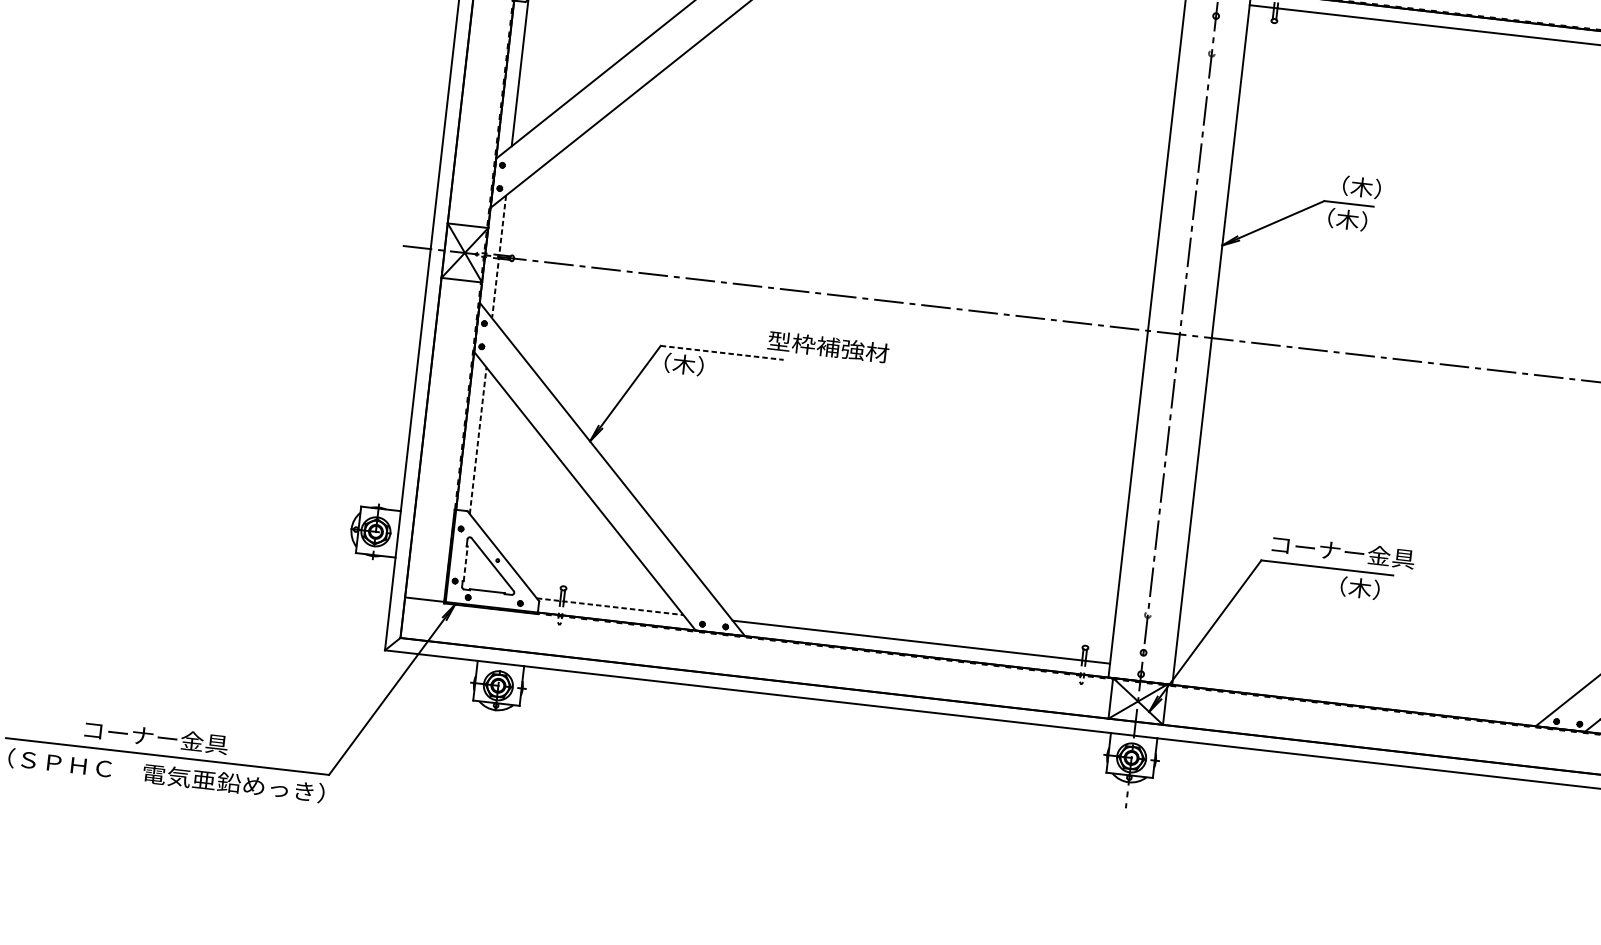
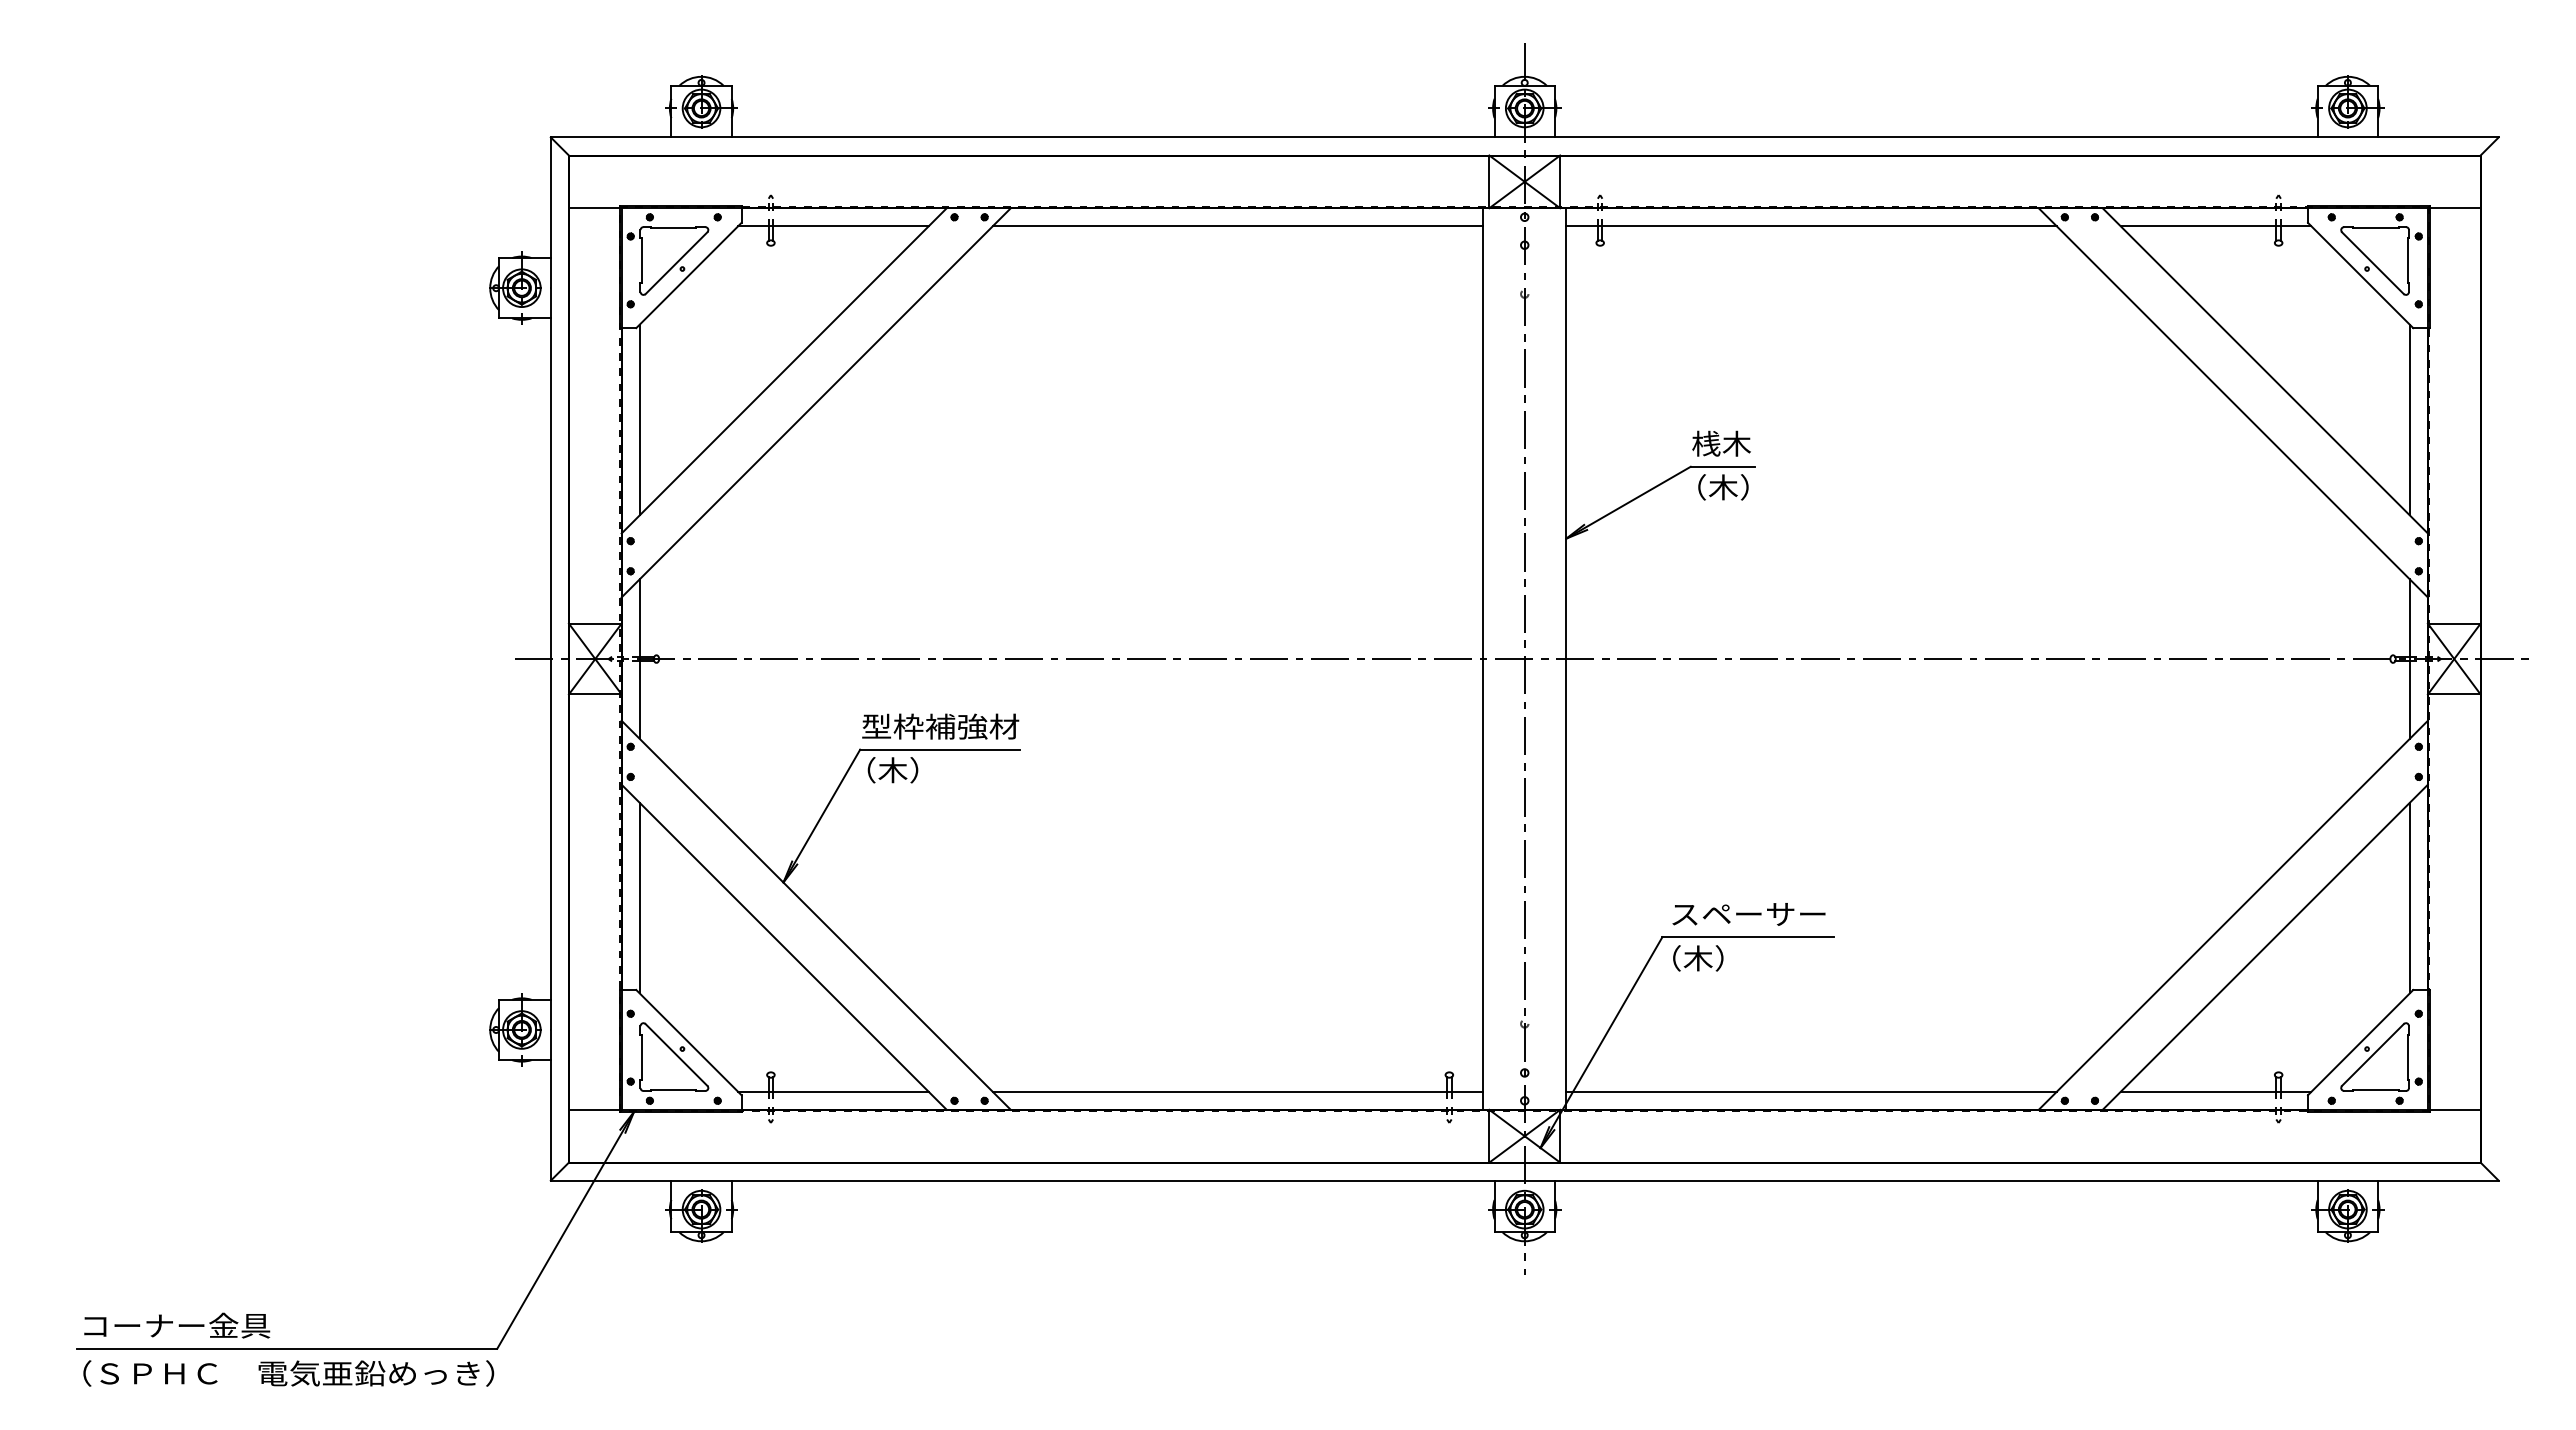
text: (1353, 186) -> (1726, 443), （木） -> 桟木
line: (498, 256) -> (639, 658), dashed -> solid
text: (828, 346) -> (940, 726), moved
line: (722, 352) -> (940, 749), dashed -> solid
line: (478, 440) -> (639, 897), dashed -> solid
text: (1342, 551) -> (1765, 913), コーナー金具 -> スペーサー
line: (465, 563) -> (641, 1057), dashed -> solid
text: (1360, 588) -> (1698, 958), moved
line: (610, 606) -> (833, 1091), dashed -> solid
line: (1362, 692) -> (1811, 1091), added
text: (156, 737) -> (177, 1325), moved

